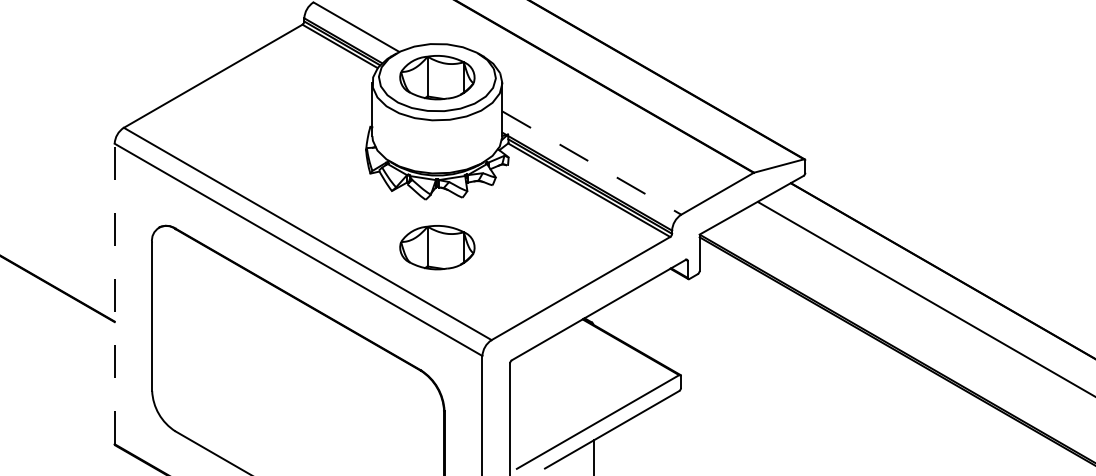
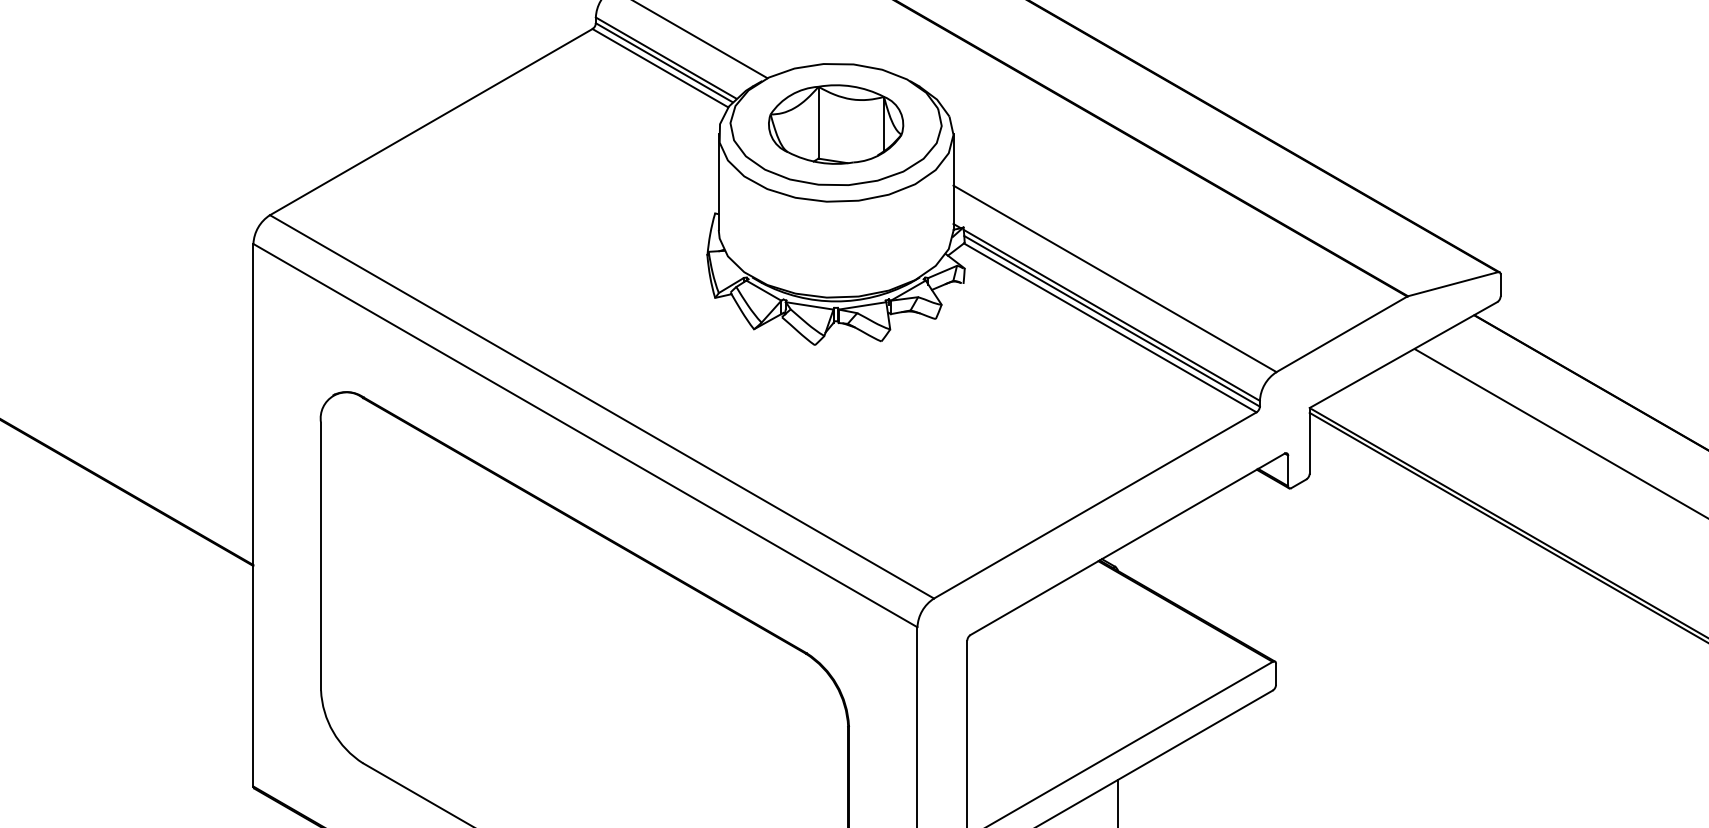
line: (592, 163) -> (1116, 279), dashed -> solid
part: (437, 247) -> (836, 431), removed
line: (114, 293) -> (253, 514), dashed -> solid

